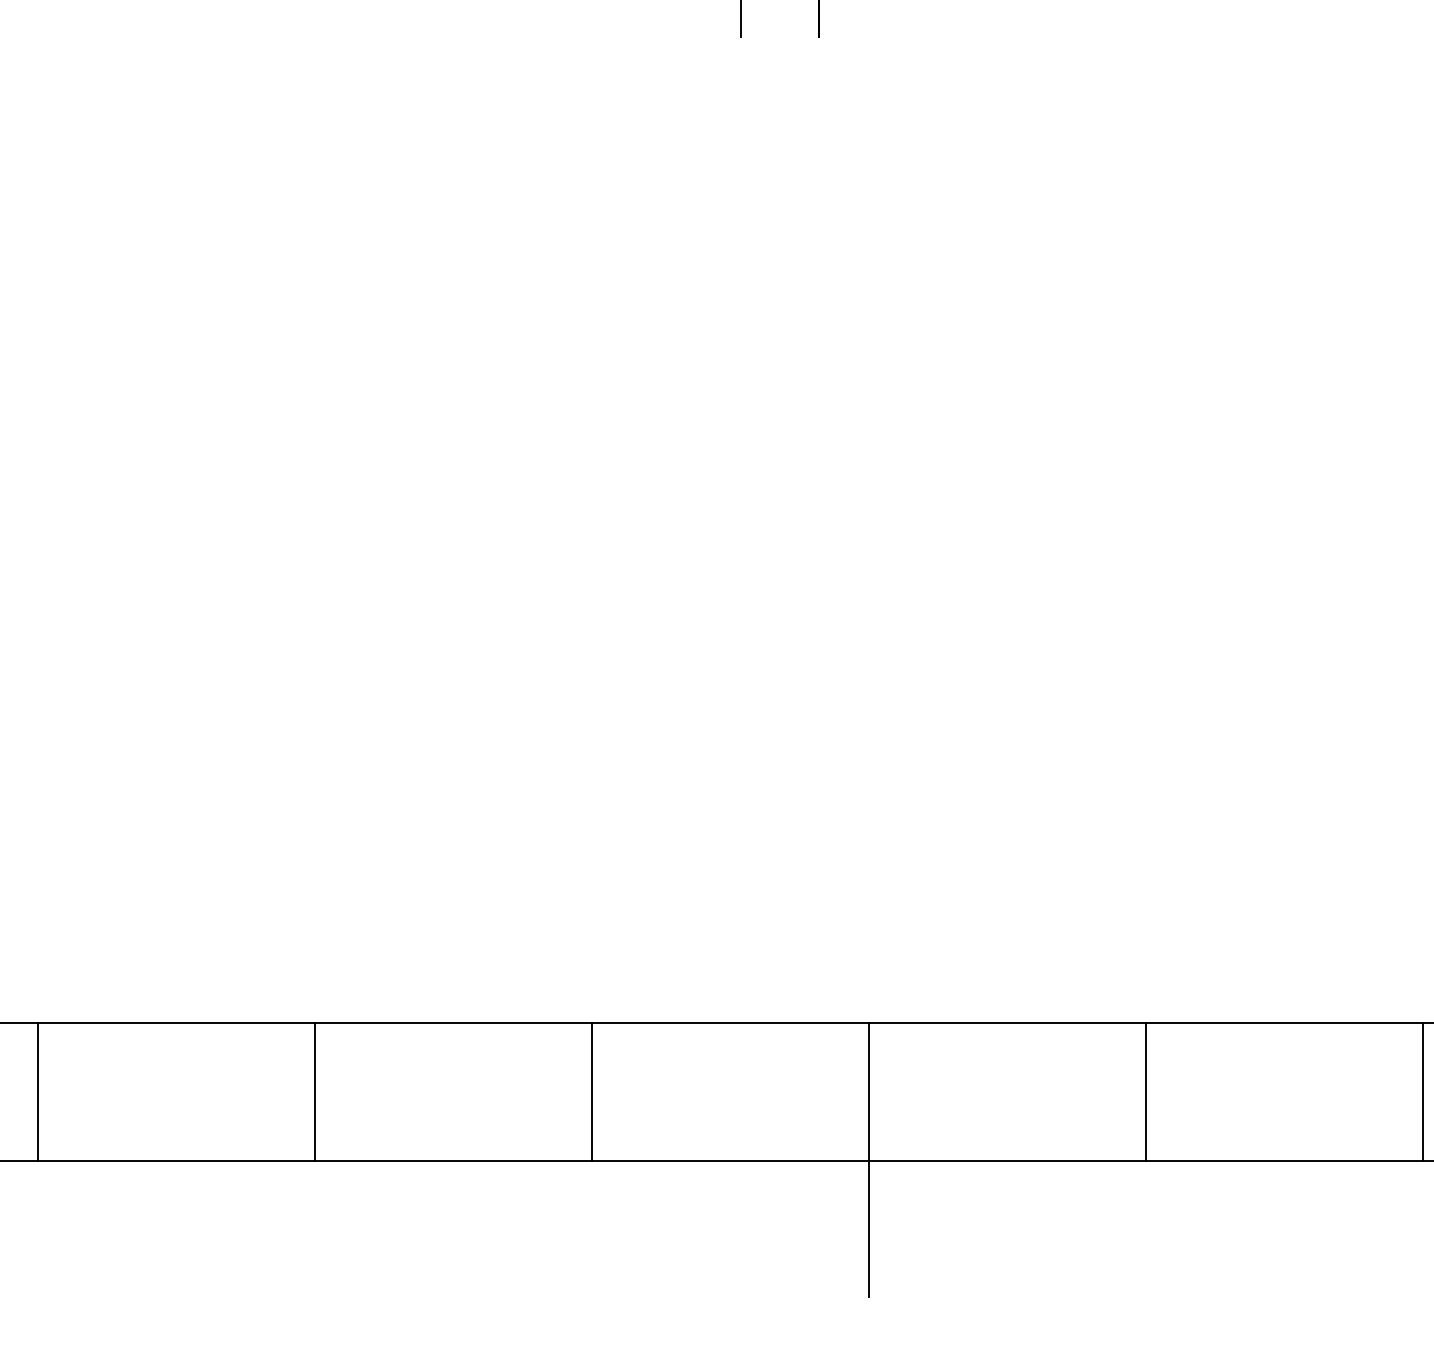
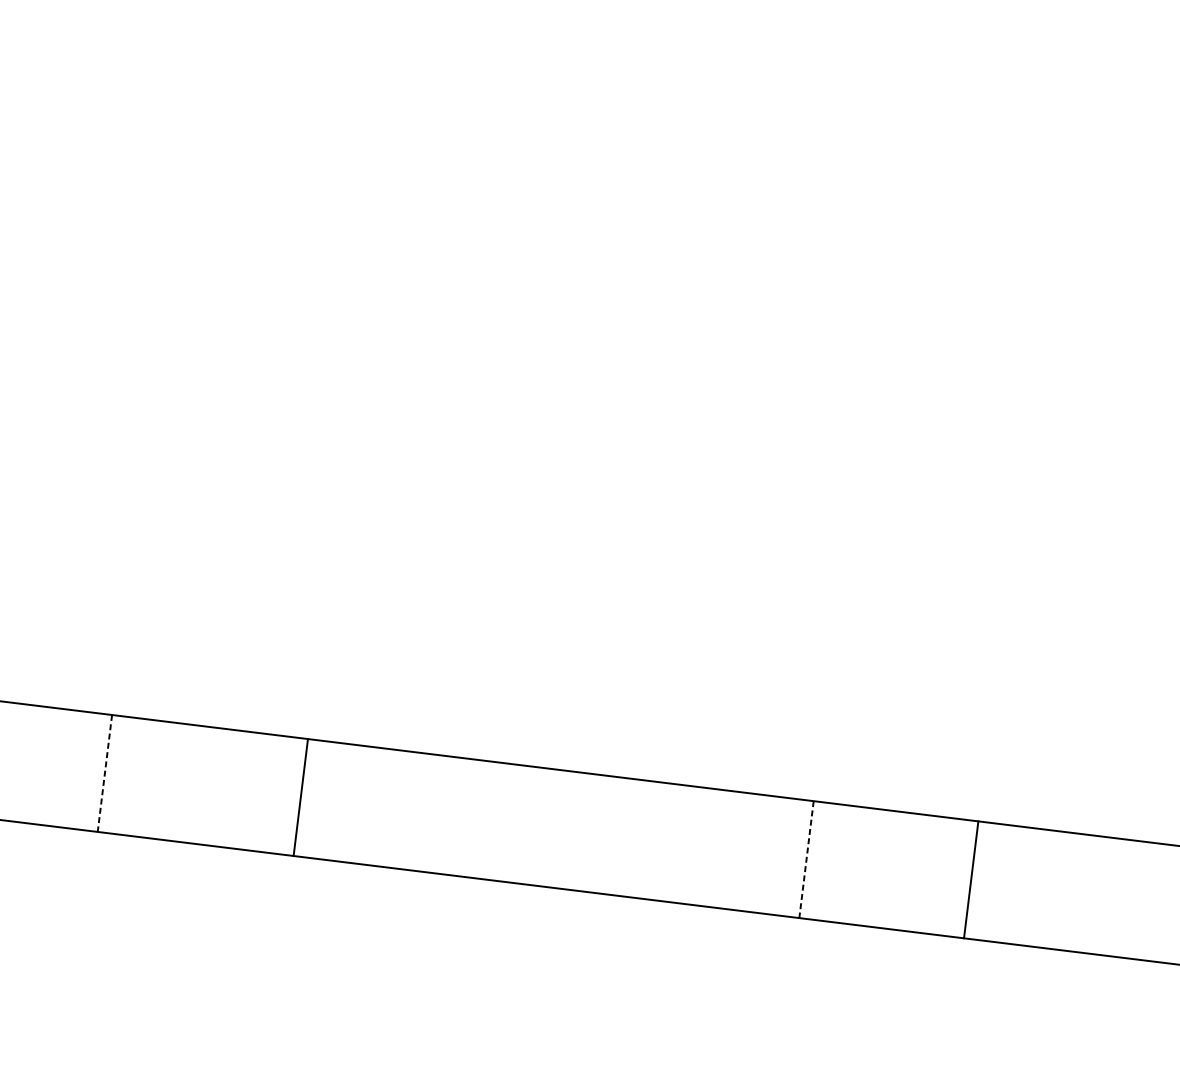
line: (591, 1091) -> (300, 796), moved
line: (1423, 1091) -> (971, 879), moved
line: (314, 1092) -> (104, 773), solid -> dashed
line: (1146, 1092) -> (806, 859), solid -> dashed
line: (869, 1159) -> (566, 887), removed

